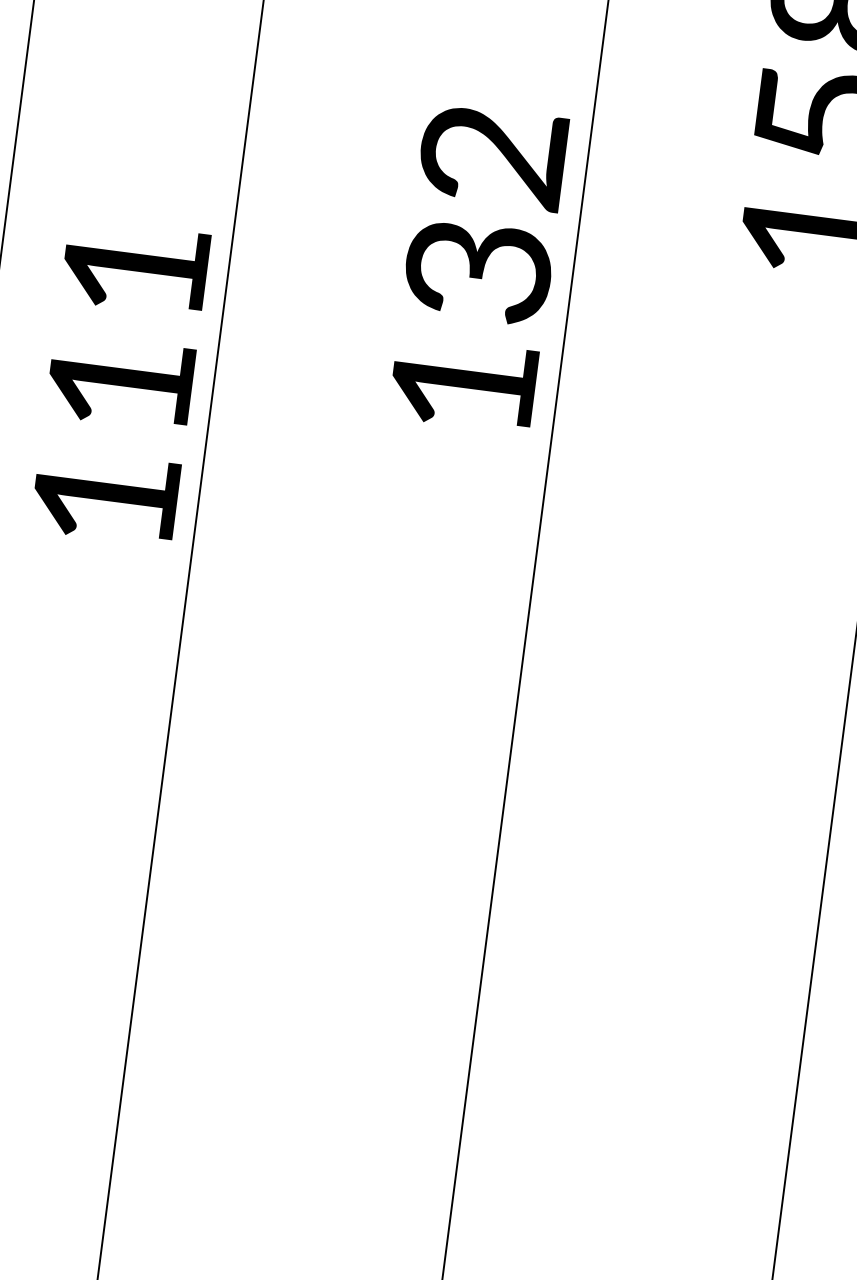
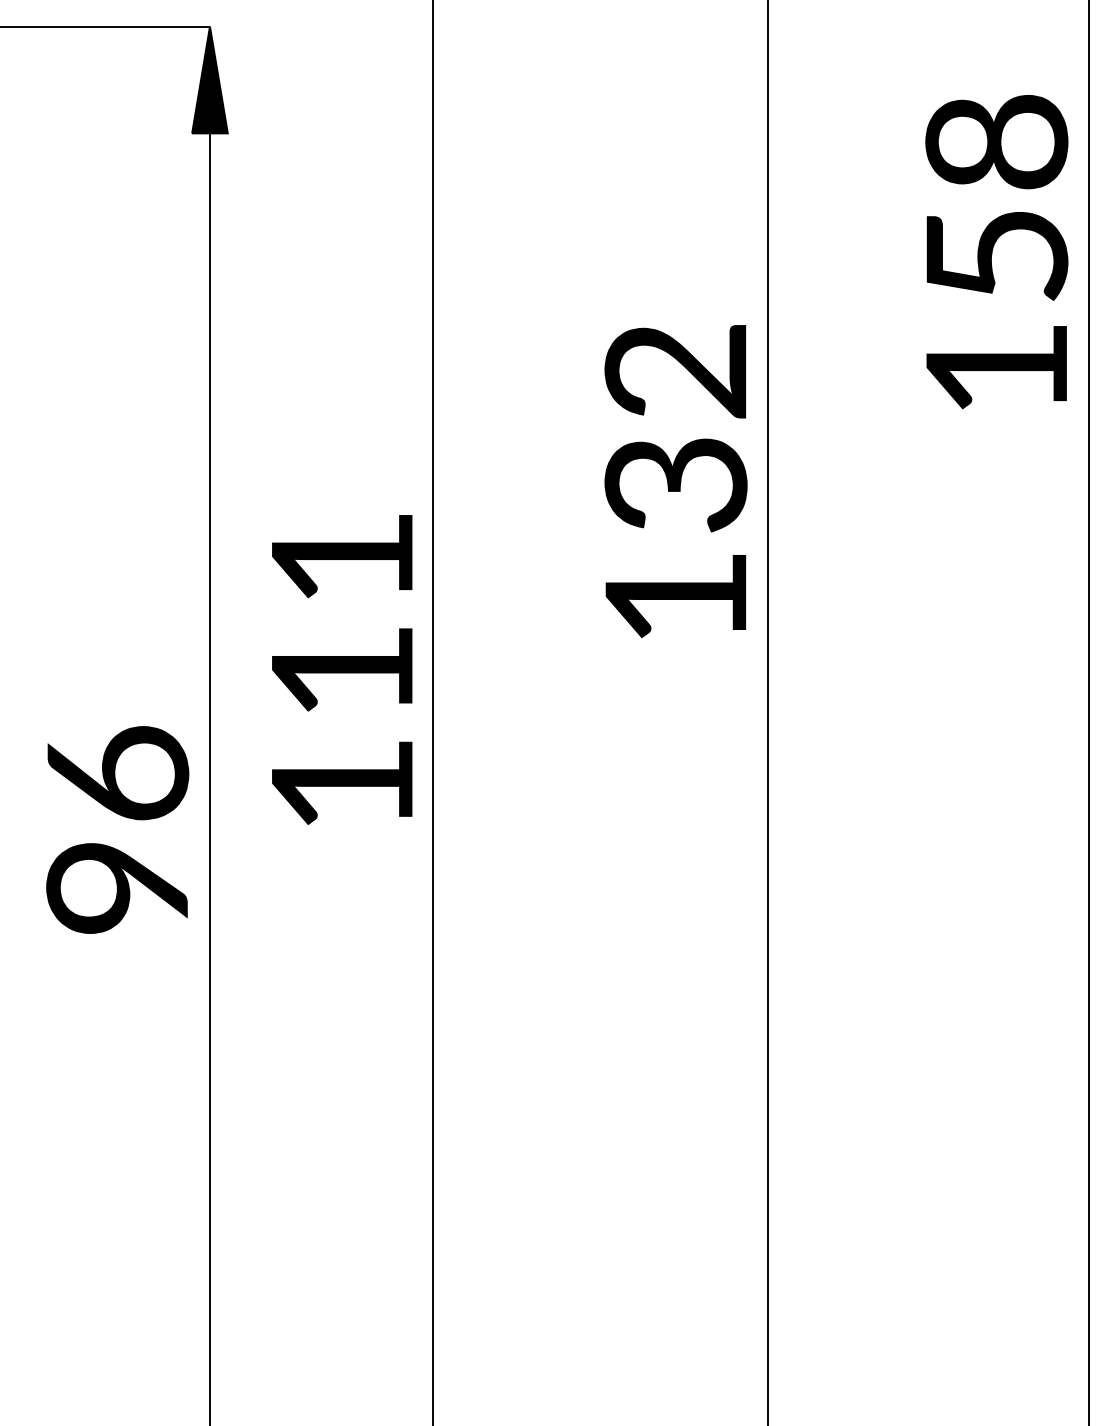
text: (478, 268) -> (675, 481), moved
text: (120, 382) -> (342, 669), moved

